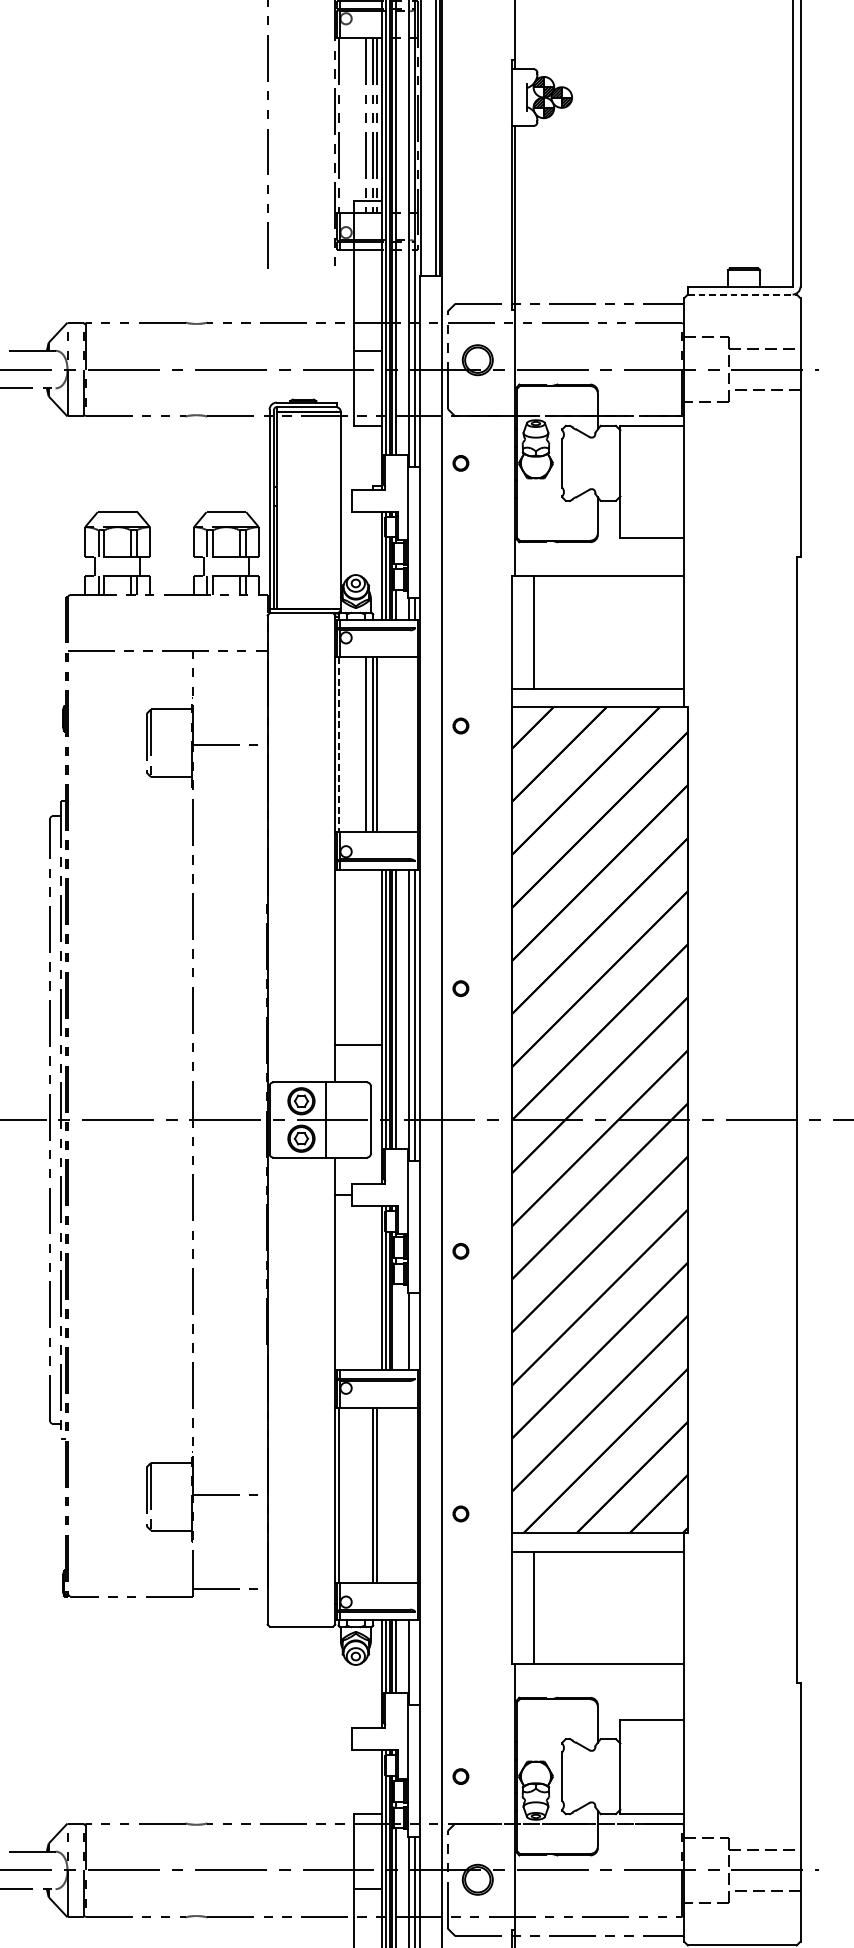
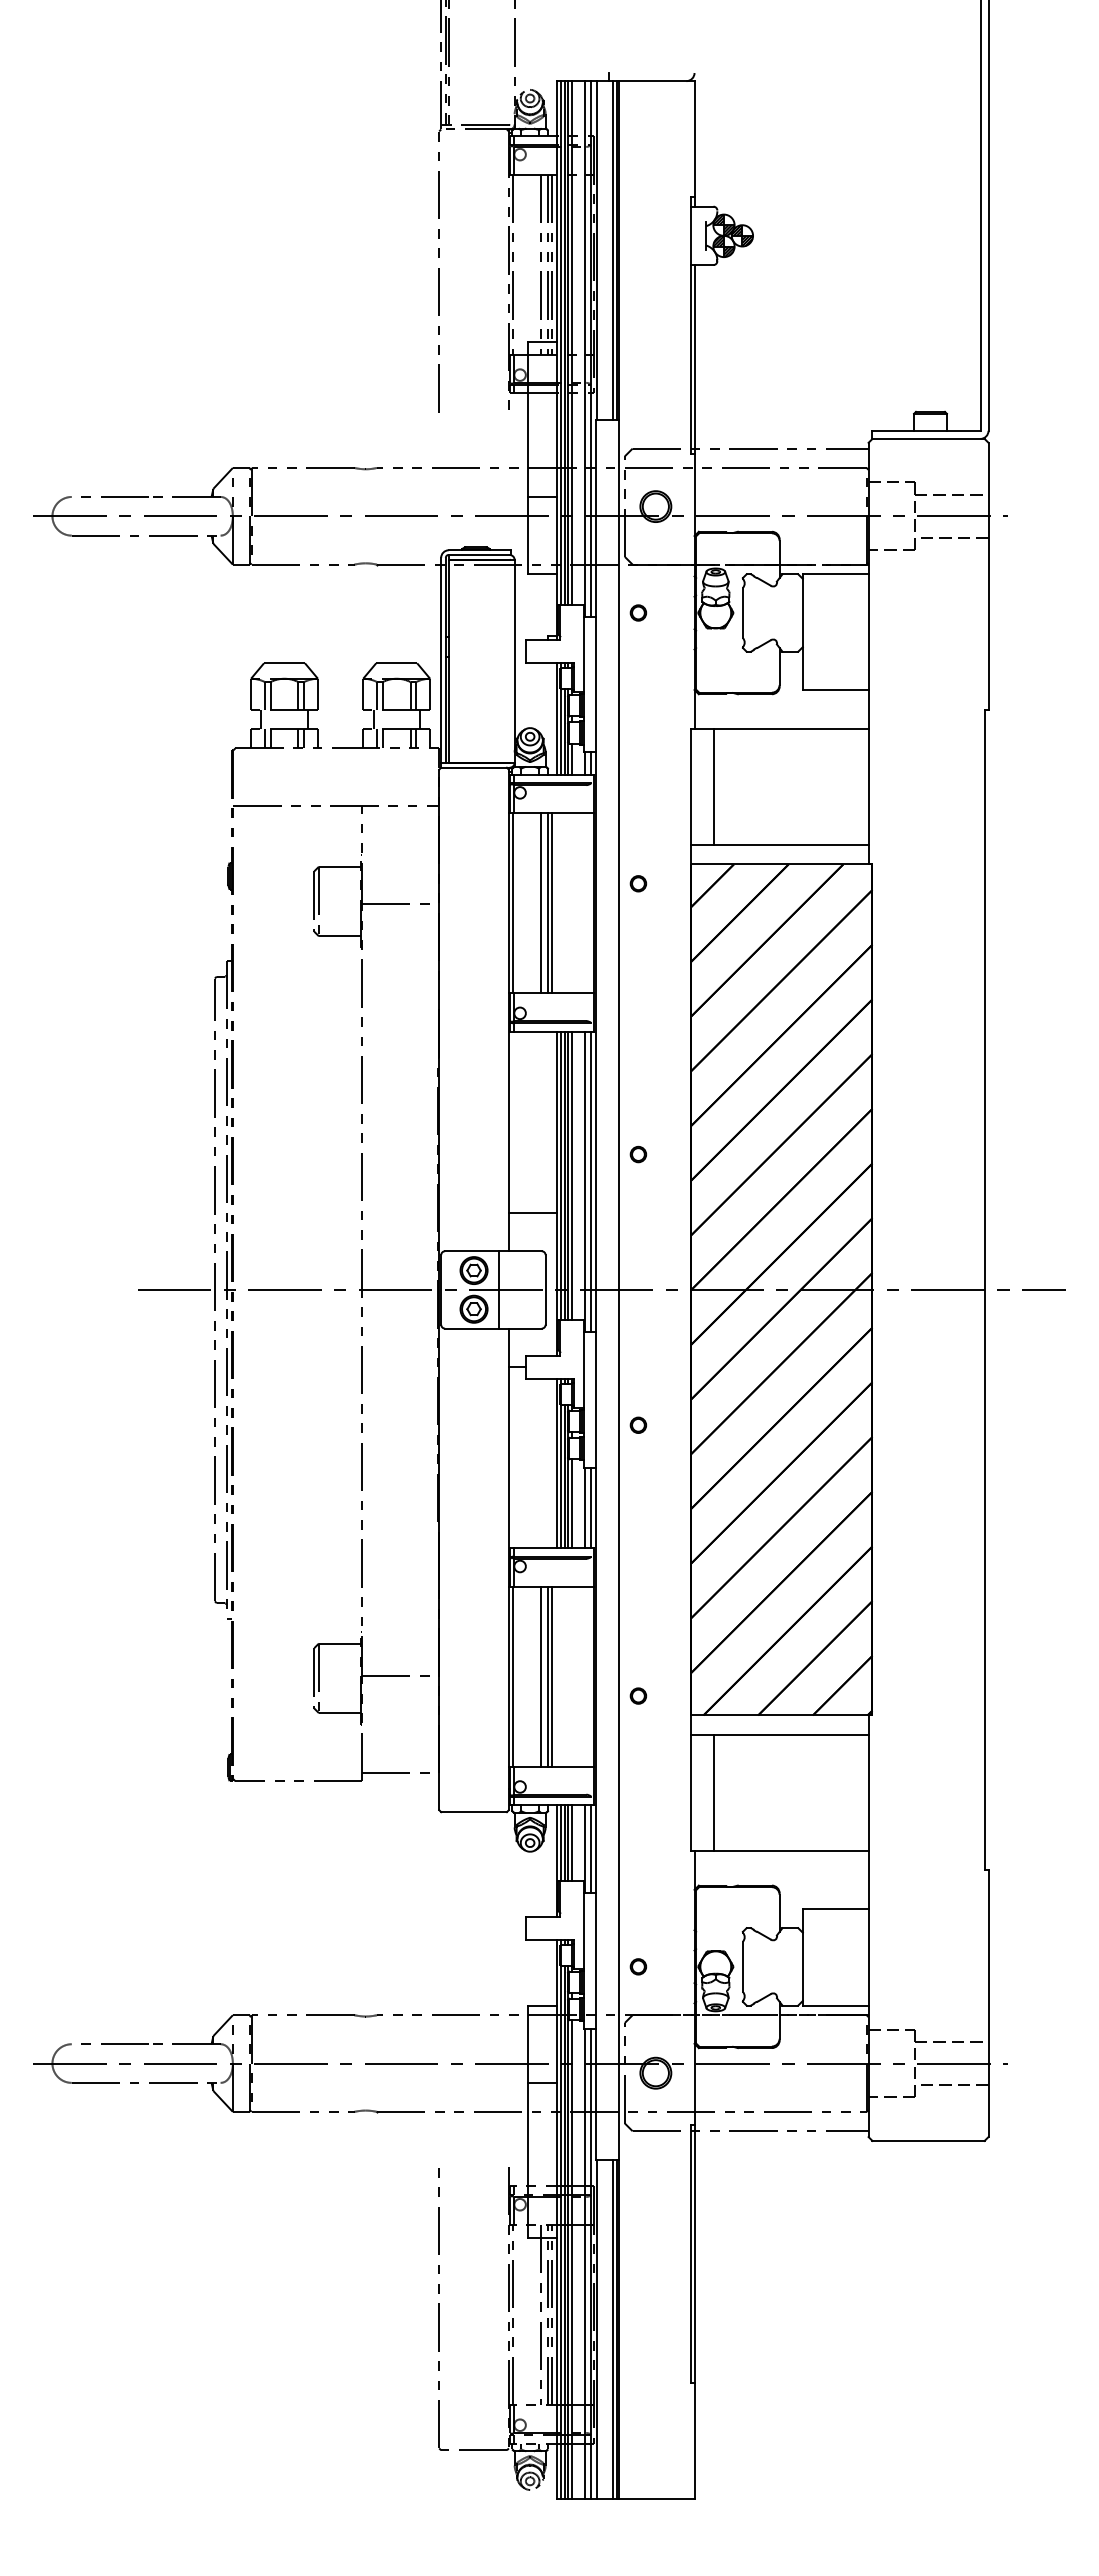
line: (743, 294) -> (929, 438), dashed -> solid
line: (339, 745) -> (513, 903), dashed -> solid
line: (396, 1327) -> (572, 1503), added
line: (415, 1331) -> (591, 1507), added
line: (365, 1494) -> (540, 1676), added
line: (415, 1662) -> (591, 1849), added

